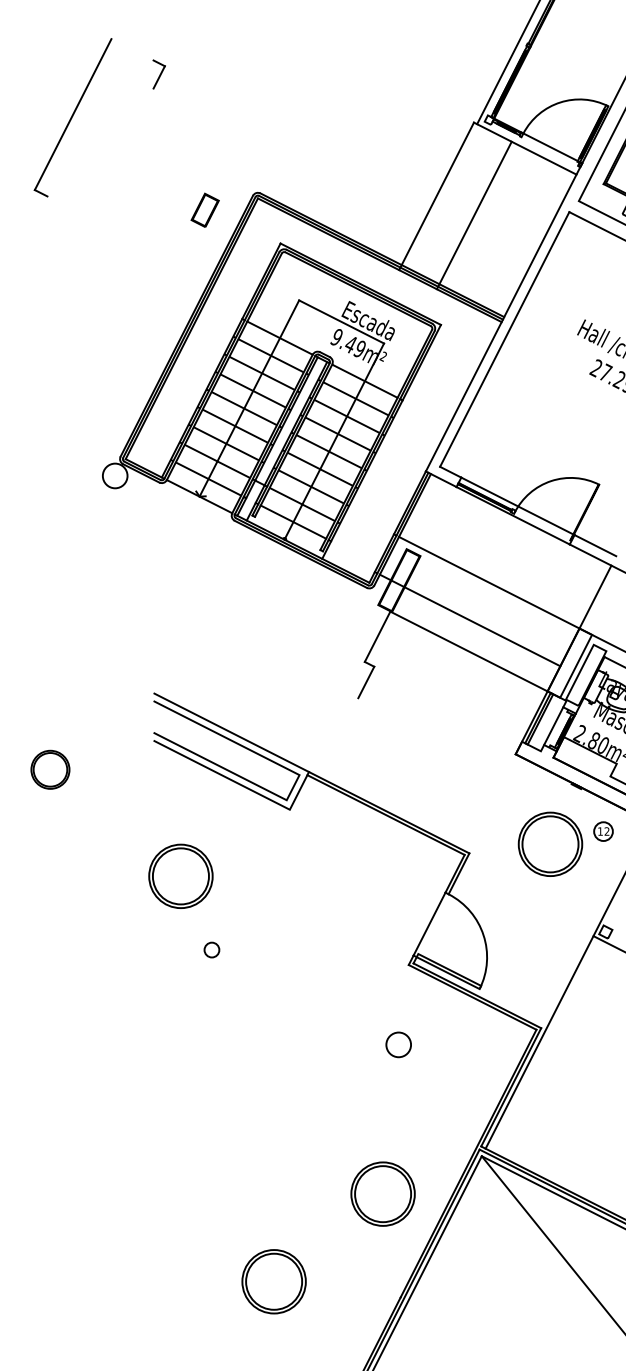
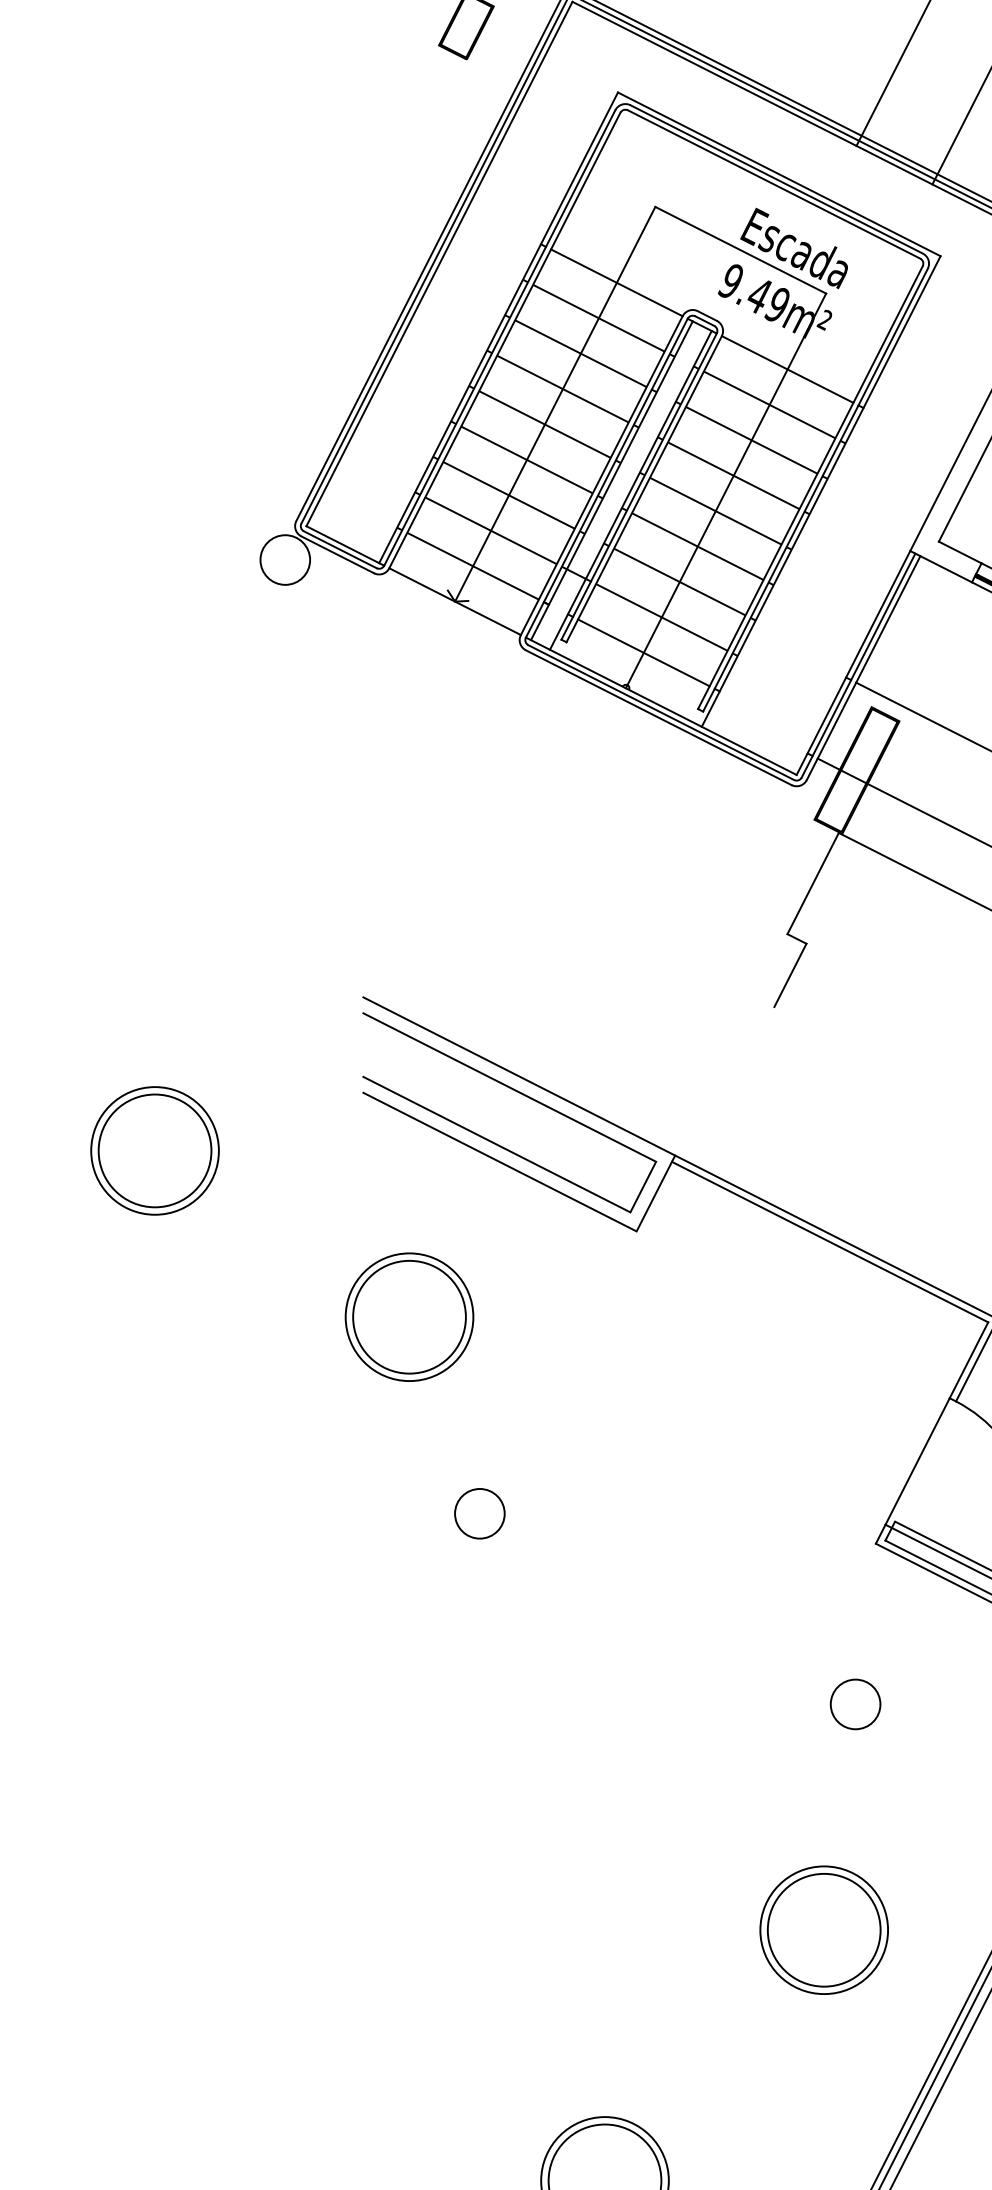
part: (50, 769) -> (155, 1150), size x1.67
part: (180, 875) -> (408, 1315), moved
circle: (211, 949) -> (479, 1512), size x1.67
part: (382, 1193) -> (822, 1928), moved

